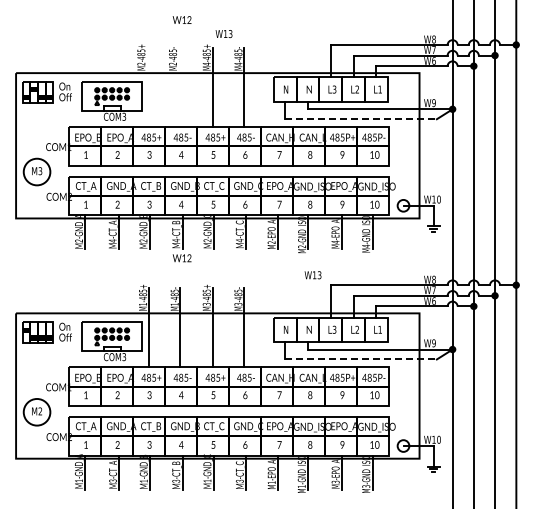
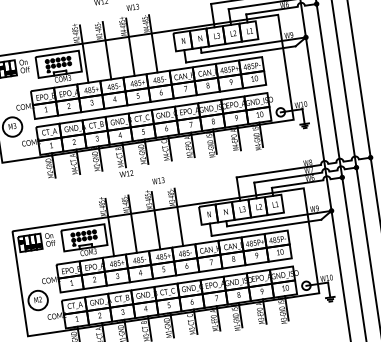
line: (148, 87) -> (84, 54), added
line: (180, 87) -> (107, 50), added
line: (361, 119) -> (241, 54), dashed -> solid
text: (312, 275) -> (158, 181), moved
line: (361, 359) -> (266, 227), dashed -> solid

